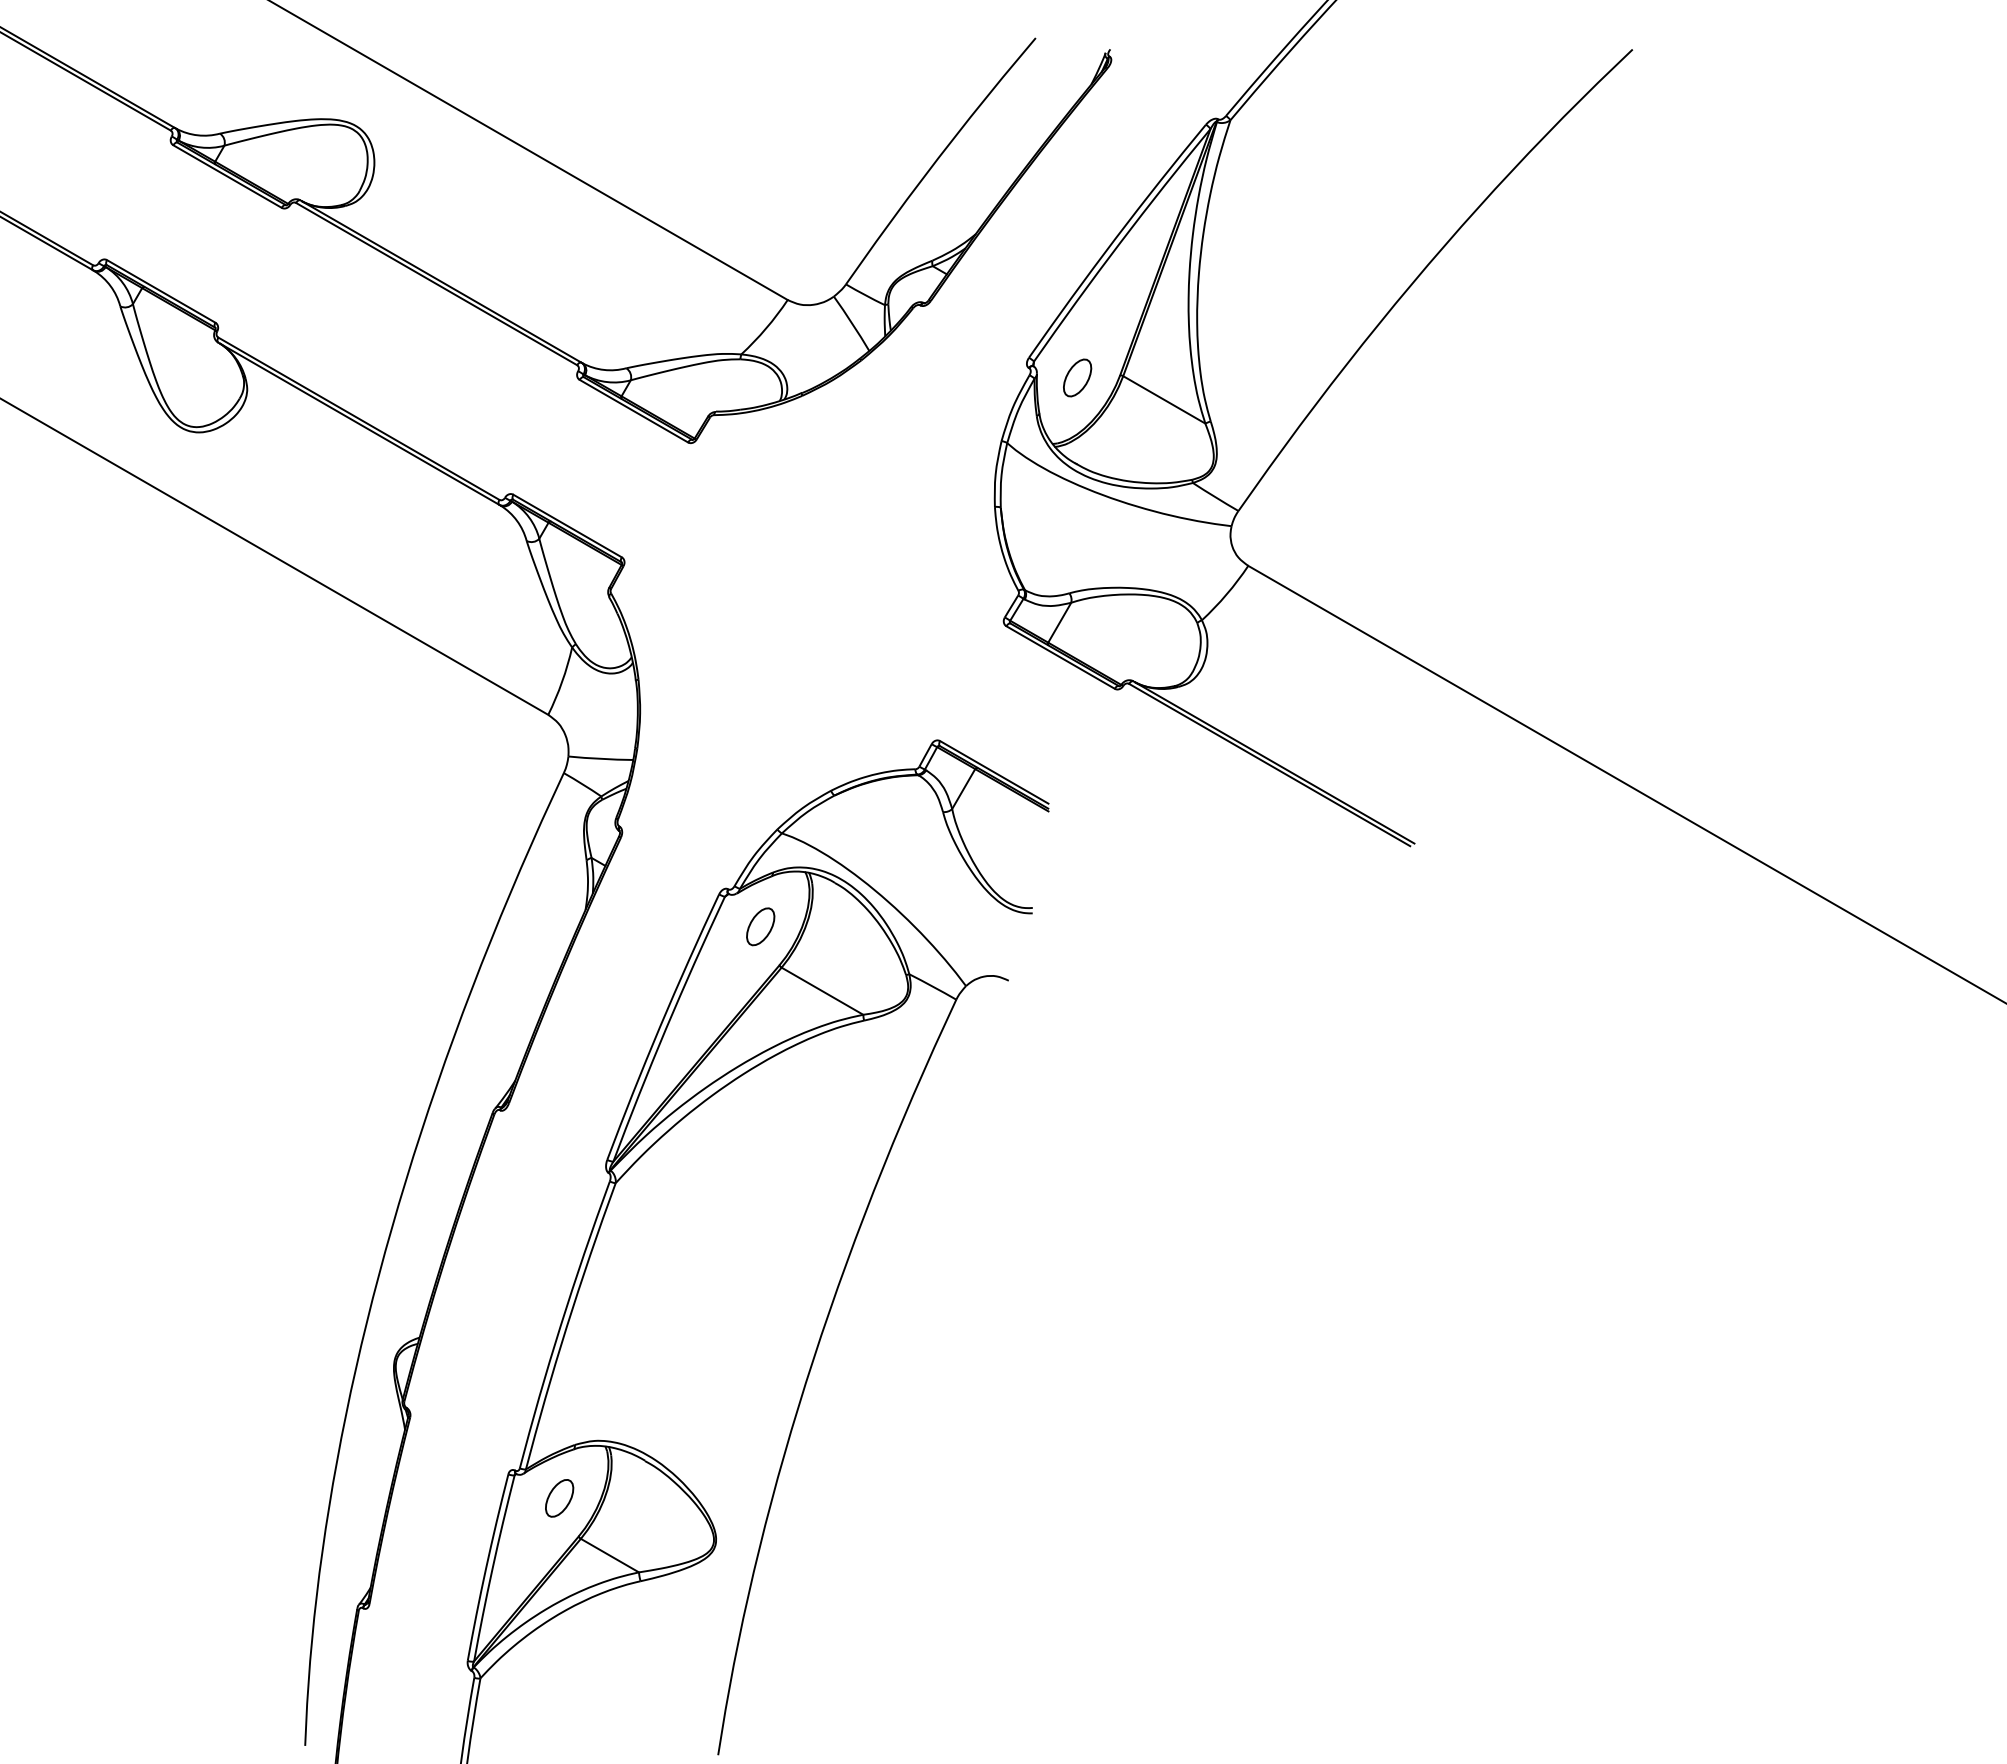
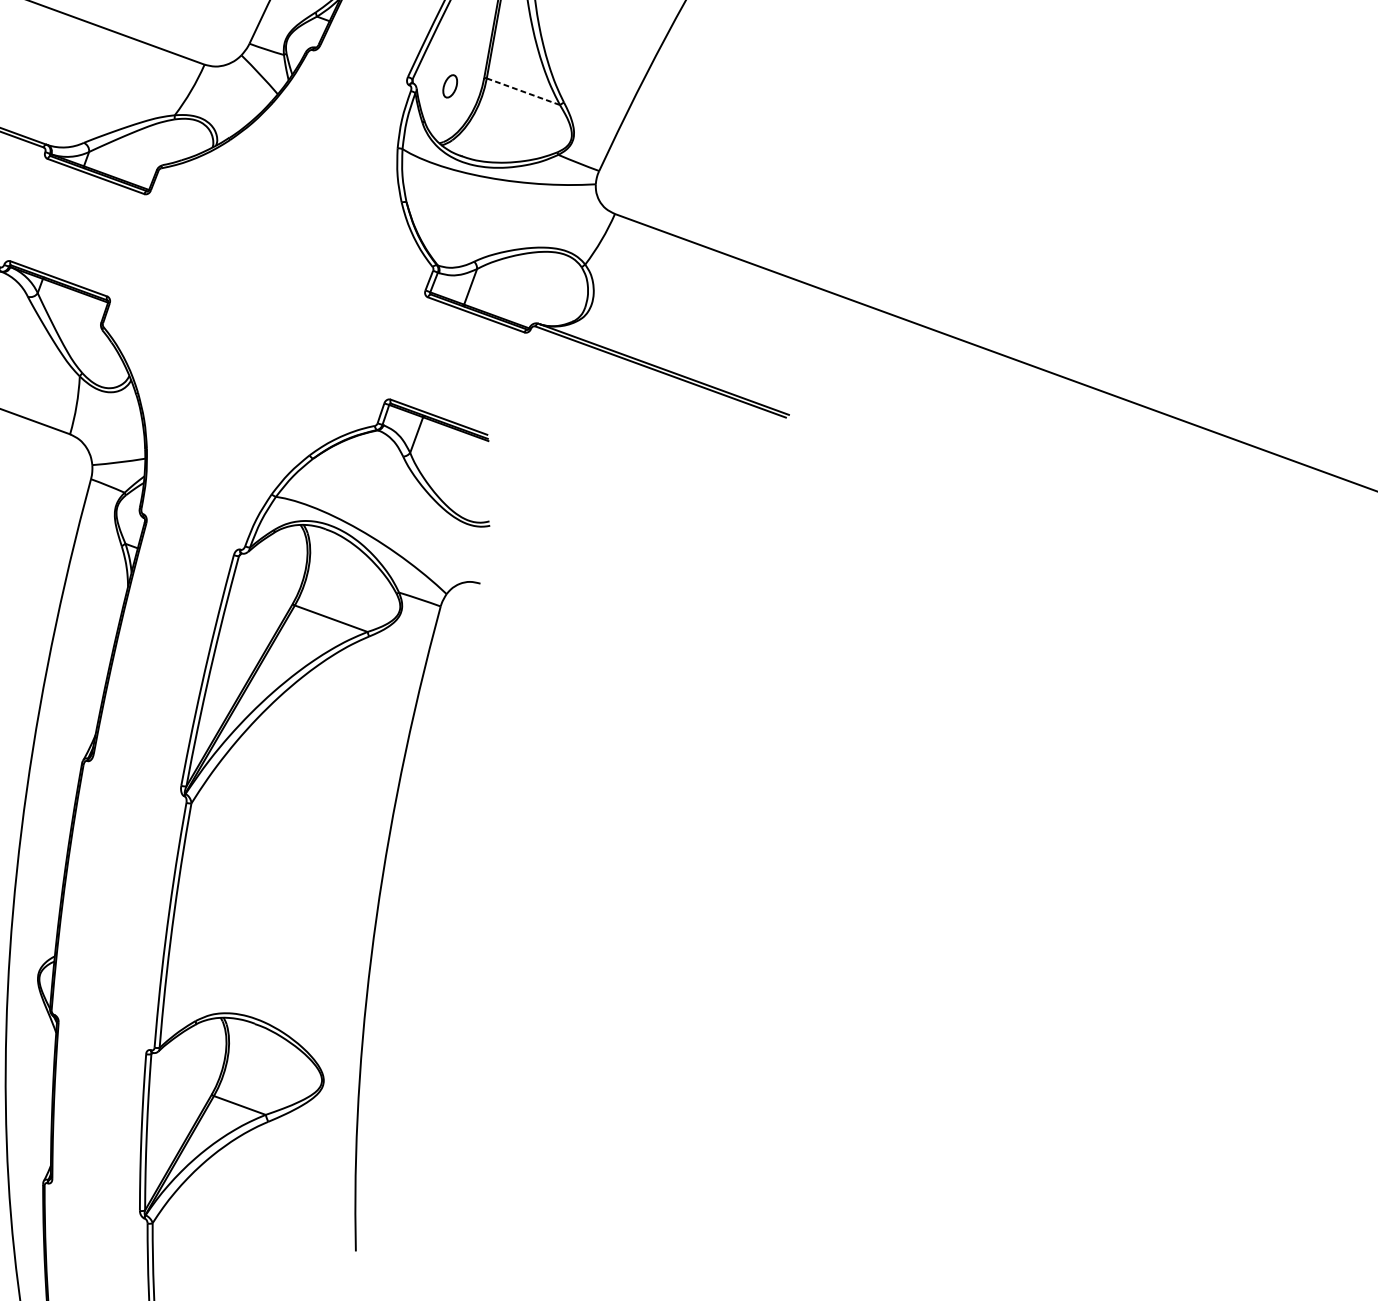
part: (1077, 377) -> (450, 86), size x0.7
line: (1163, 399) -> (522, 91), solid -> dashed
part: (760, 926) -> (271, 575), removed
part: (559, 1498) -> (190, 1066), removed

